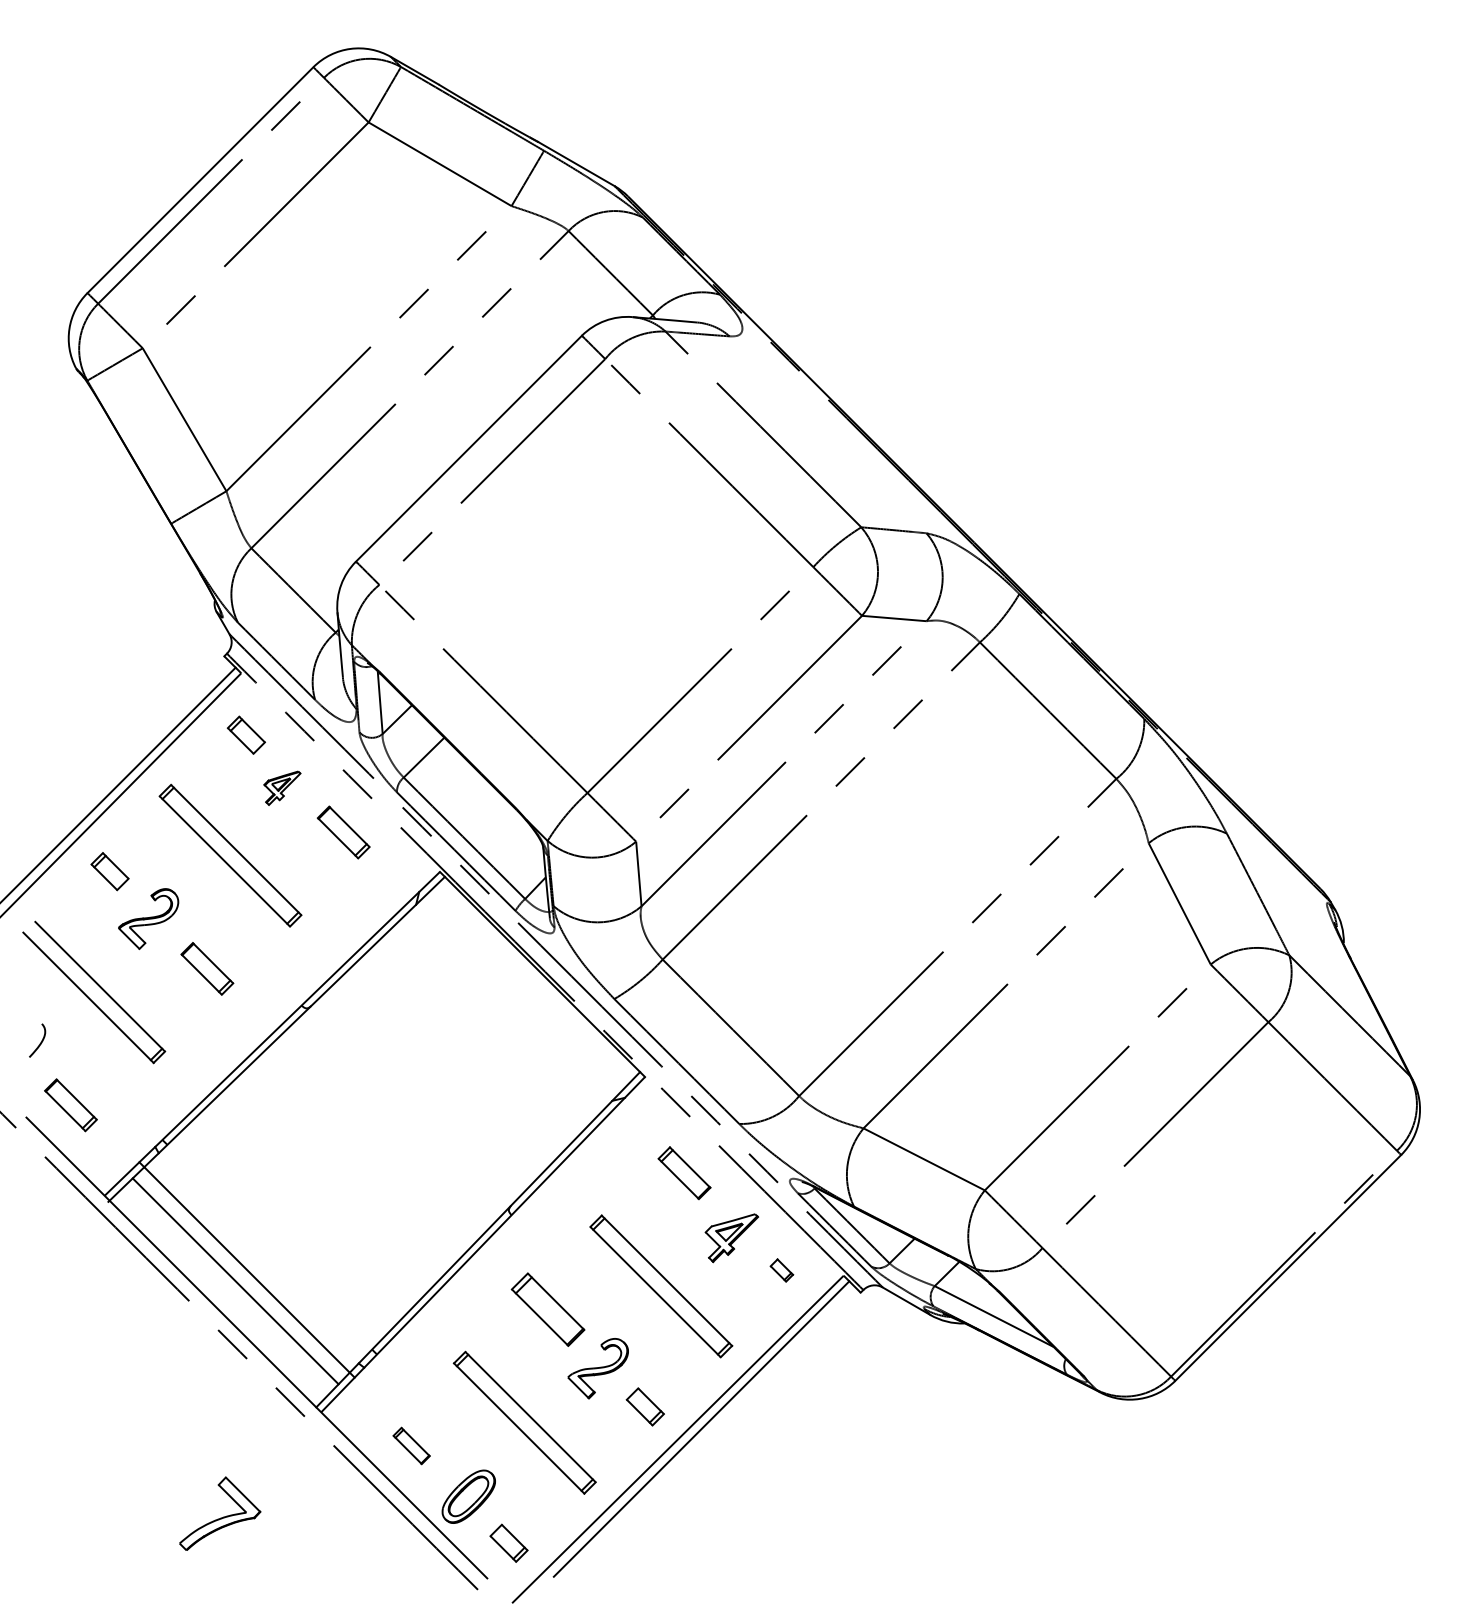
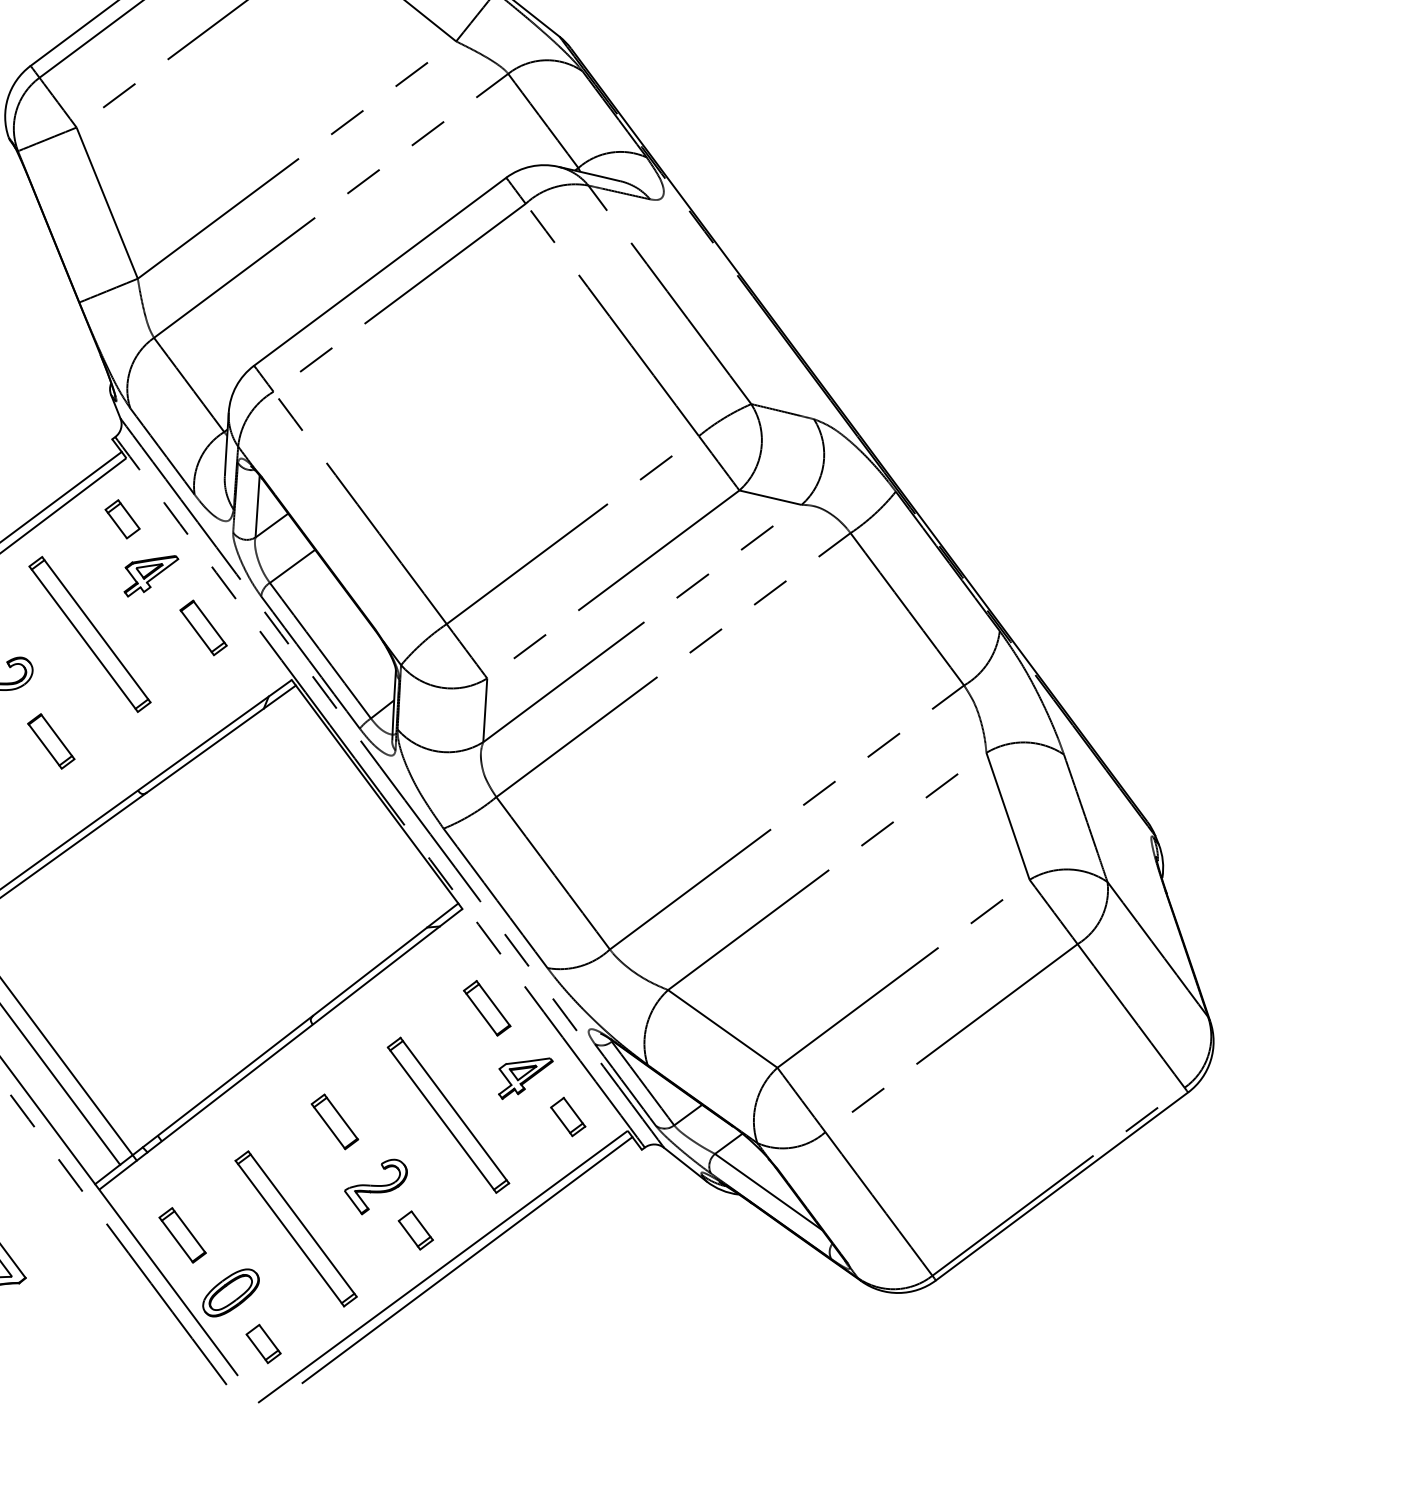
part: (282, 788) -> (150, 576), size x1.43
part: (781, 1270) -> (567, 1116), size x1.67
part: (547, 1309) -> (334, 1121), size x0.71
part: (411, 1445) -> (182, 1234), size x1.43

